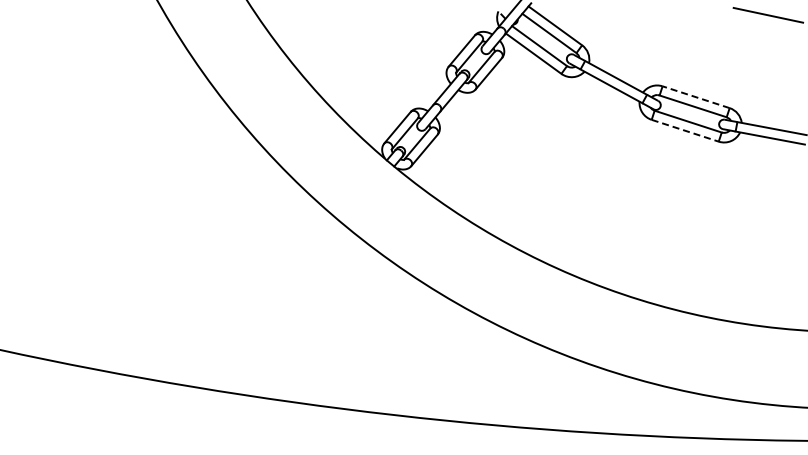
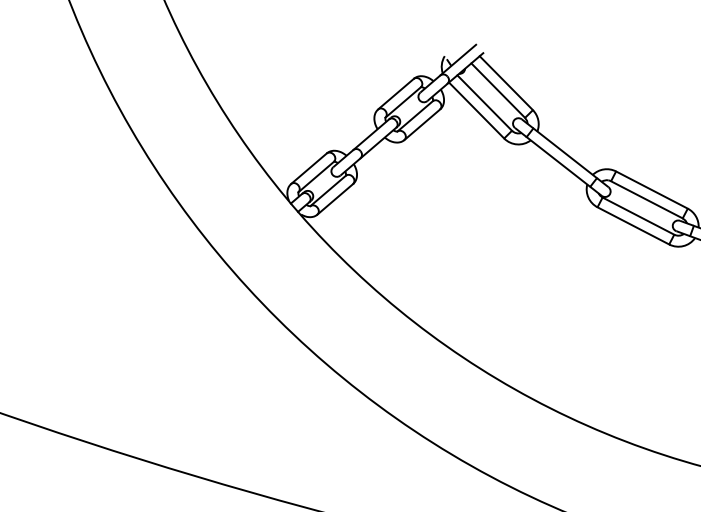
line: (695, 97) -> (651, 190), dashed -> solid
line: (685, 130) -> (633, 225), dashed -> solid

